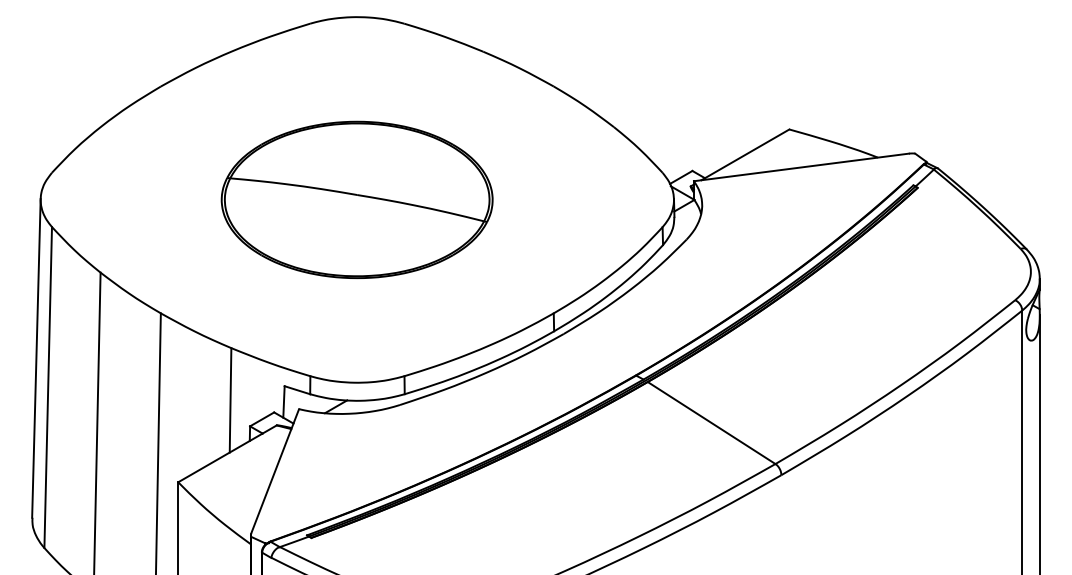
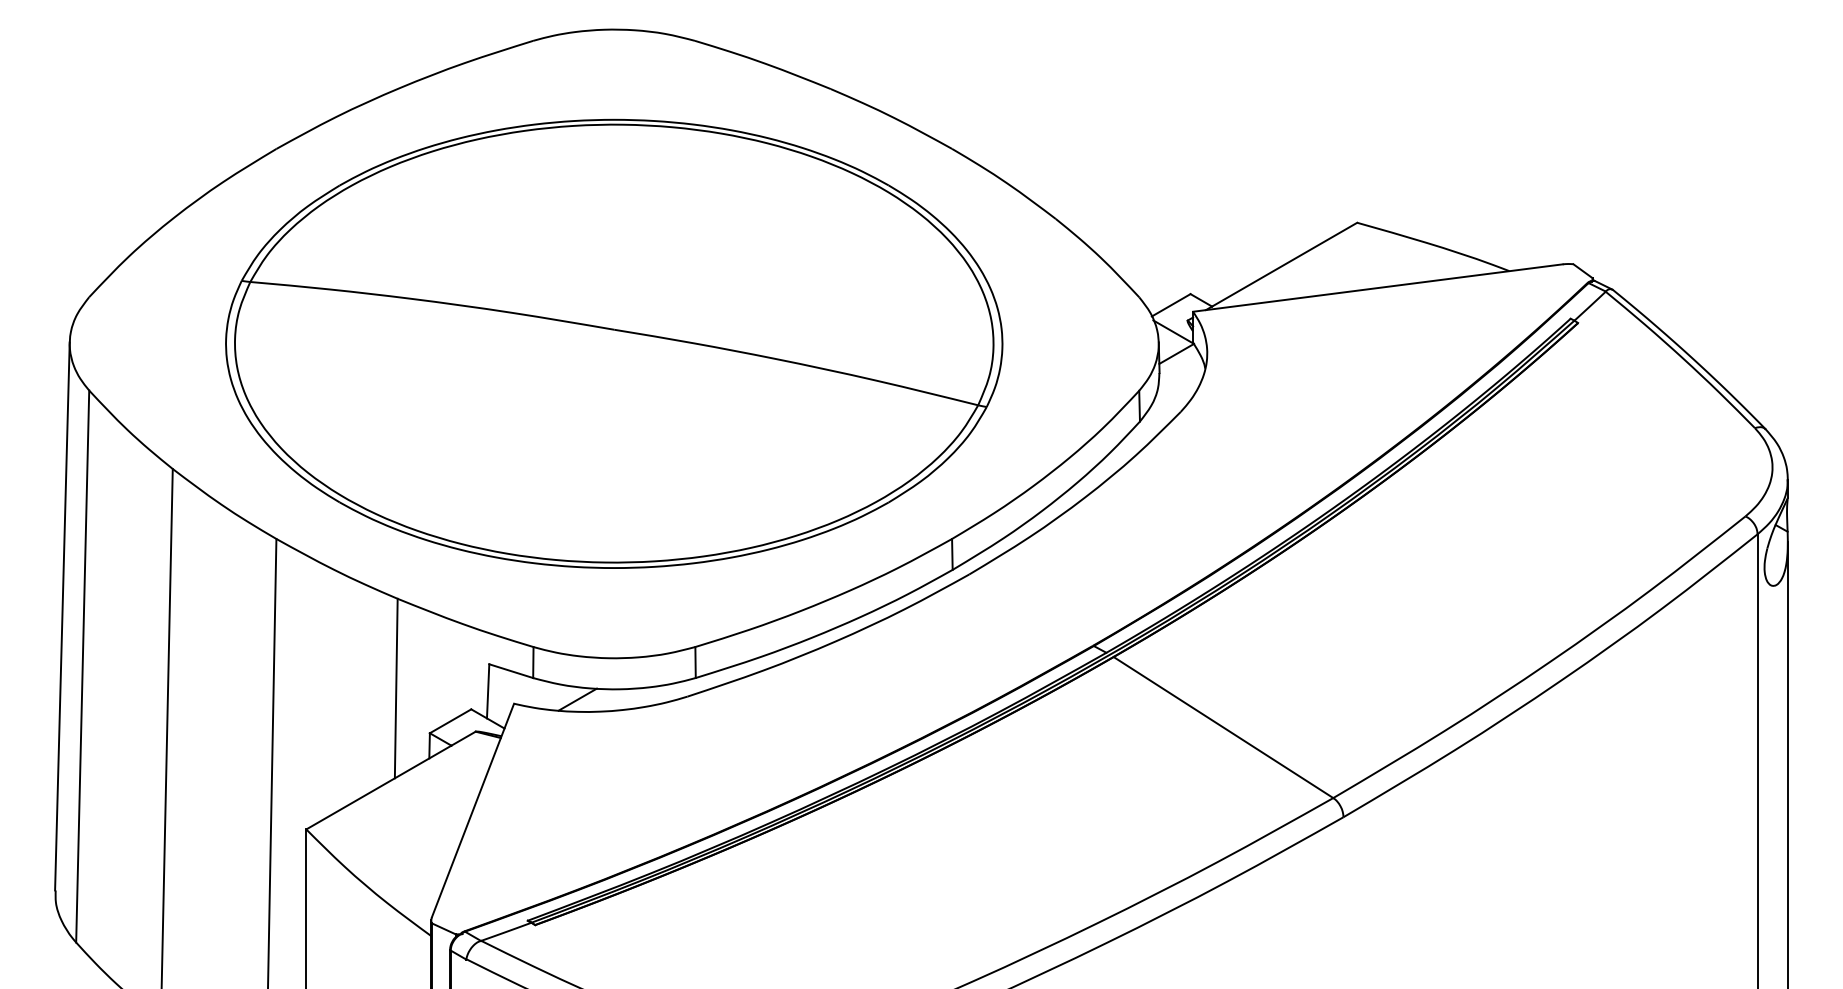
part: (356, 199) -> (612, 343), size x1.67

